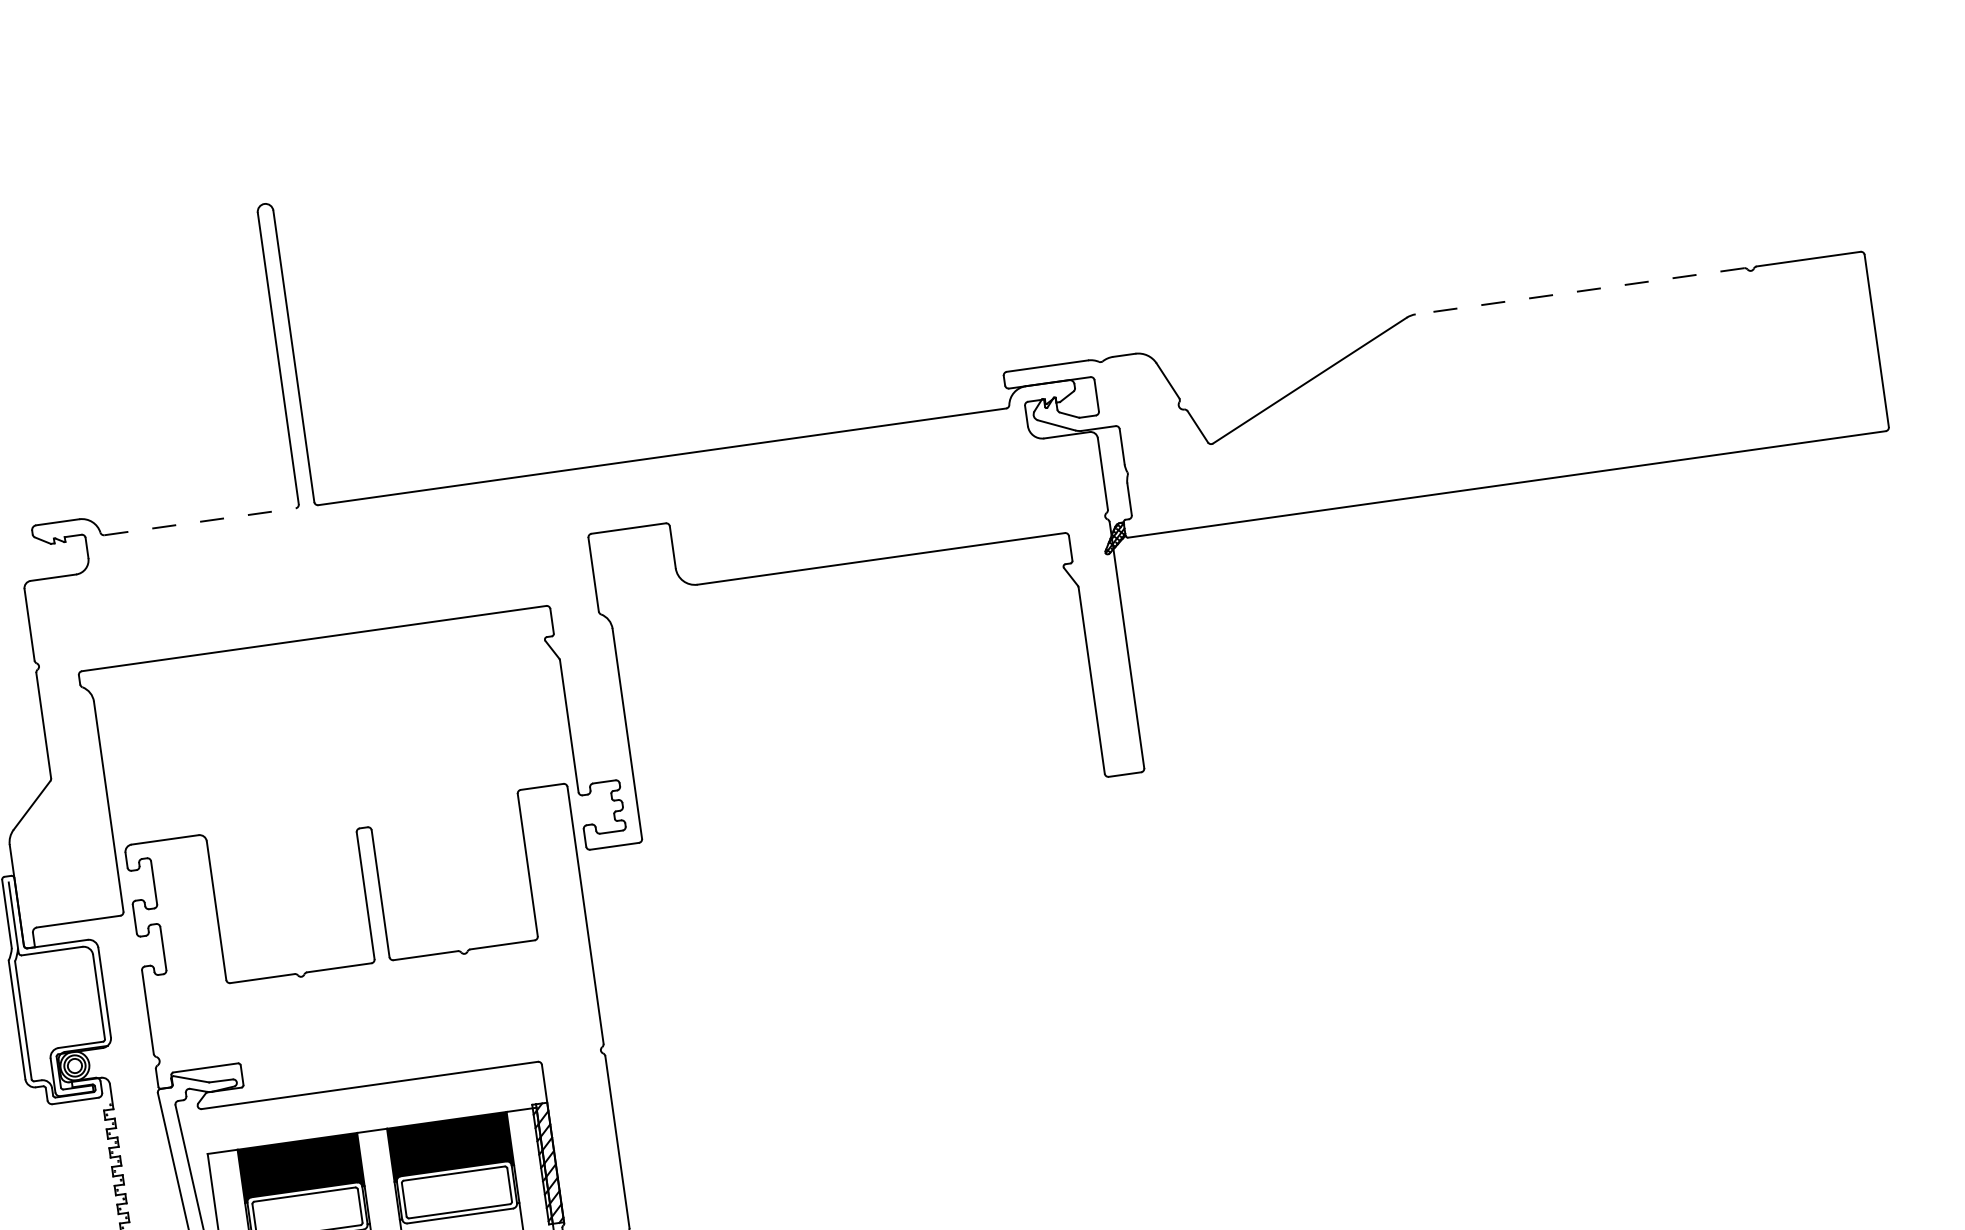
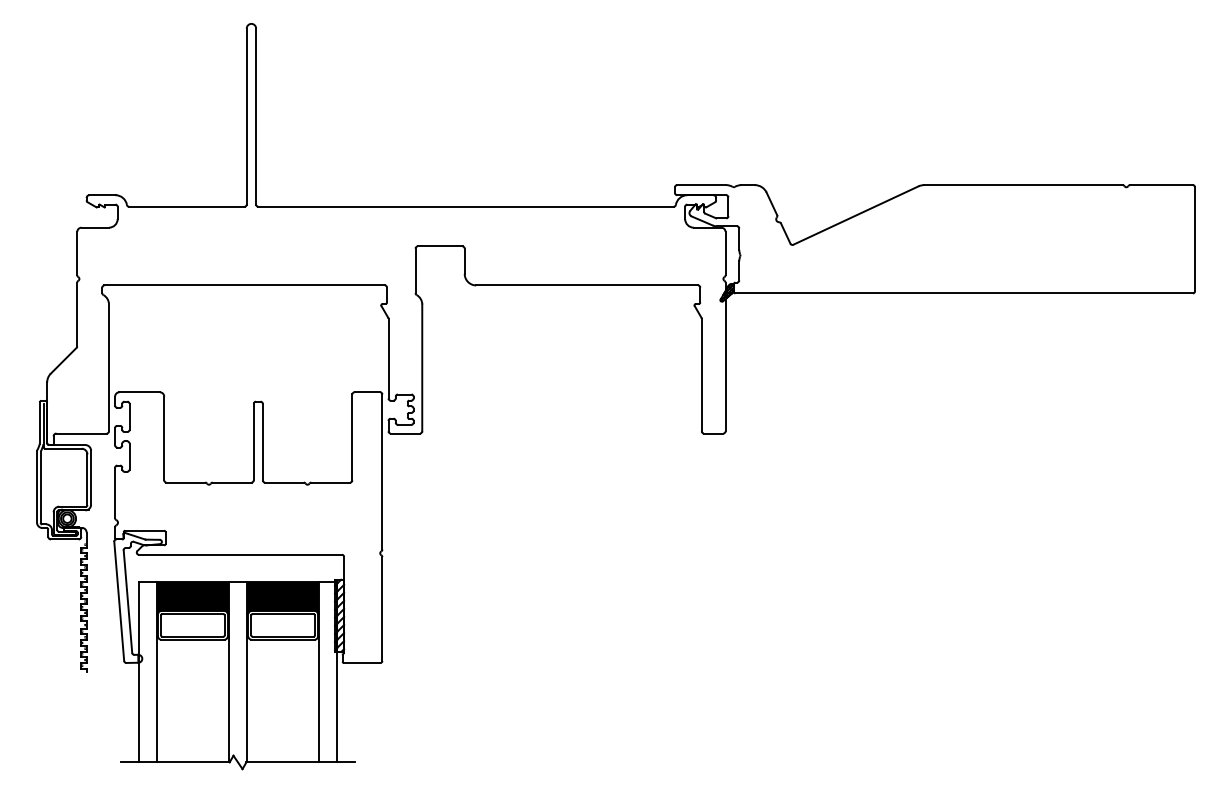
line: (1578, 292) -> (1022, 185), dashed -> solid
line: (199, 521) -> (186, 206), dashed -> solid

